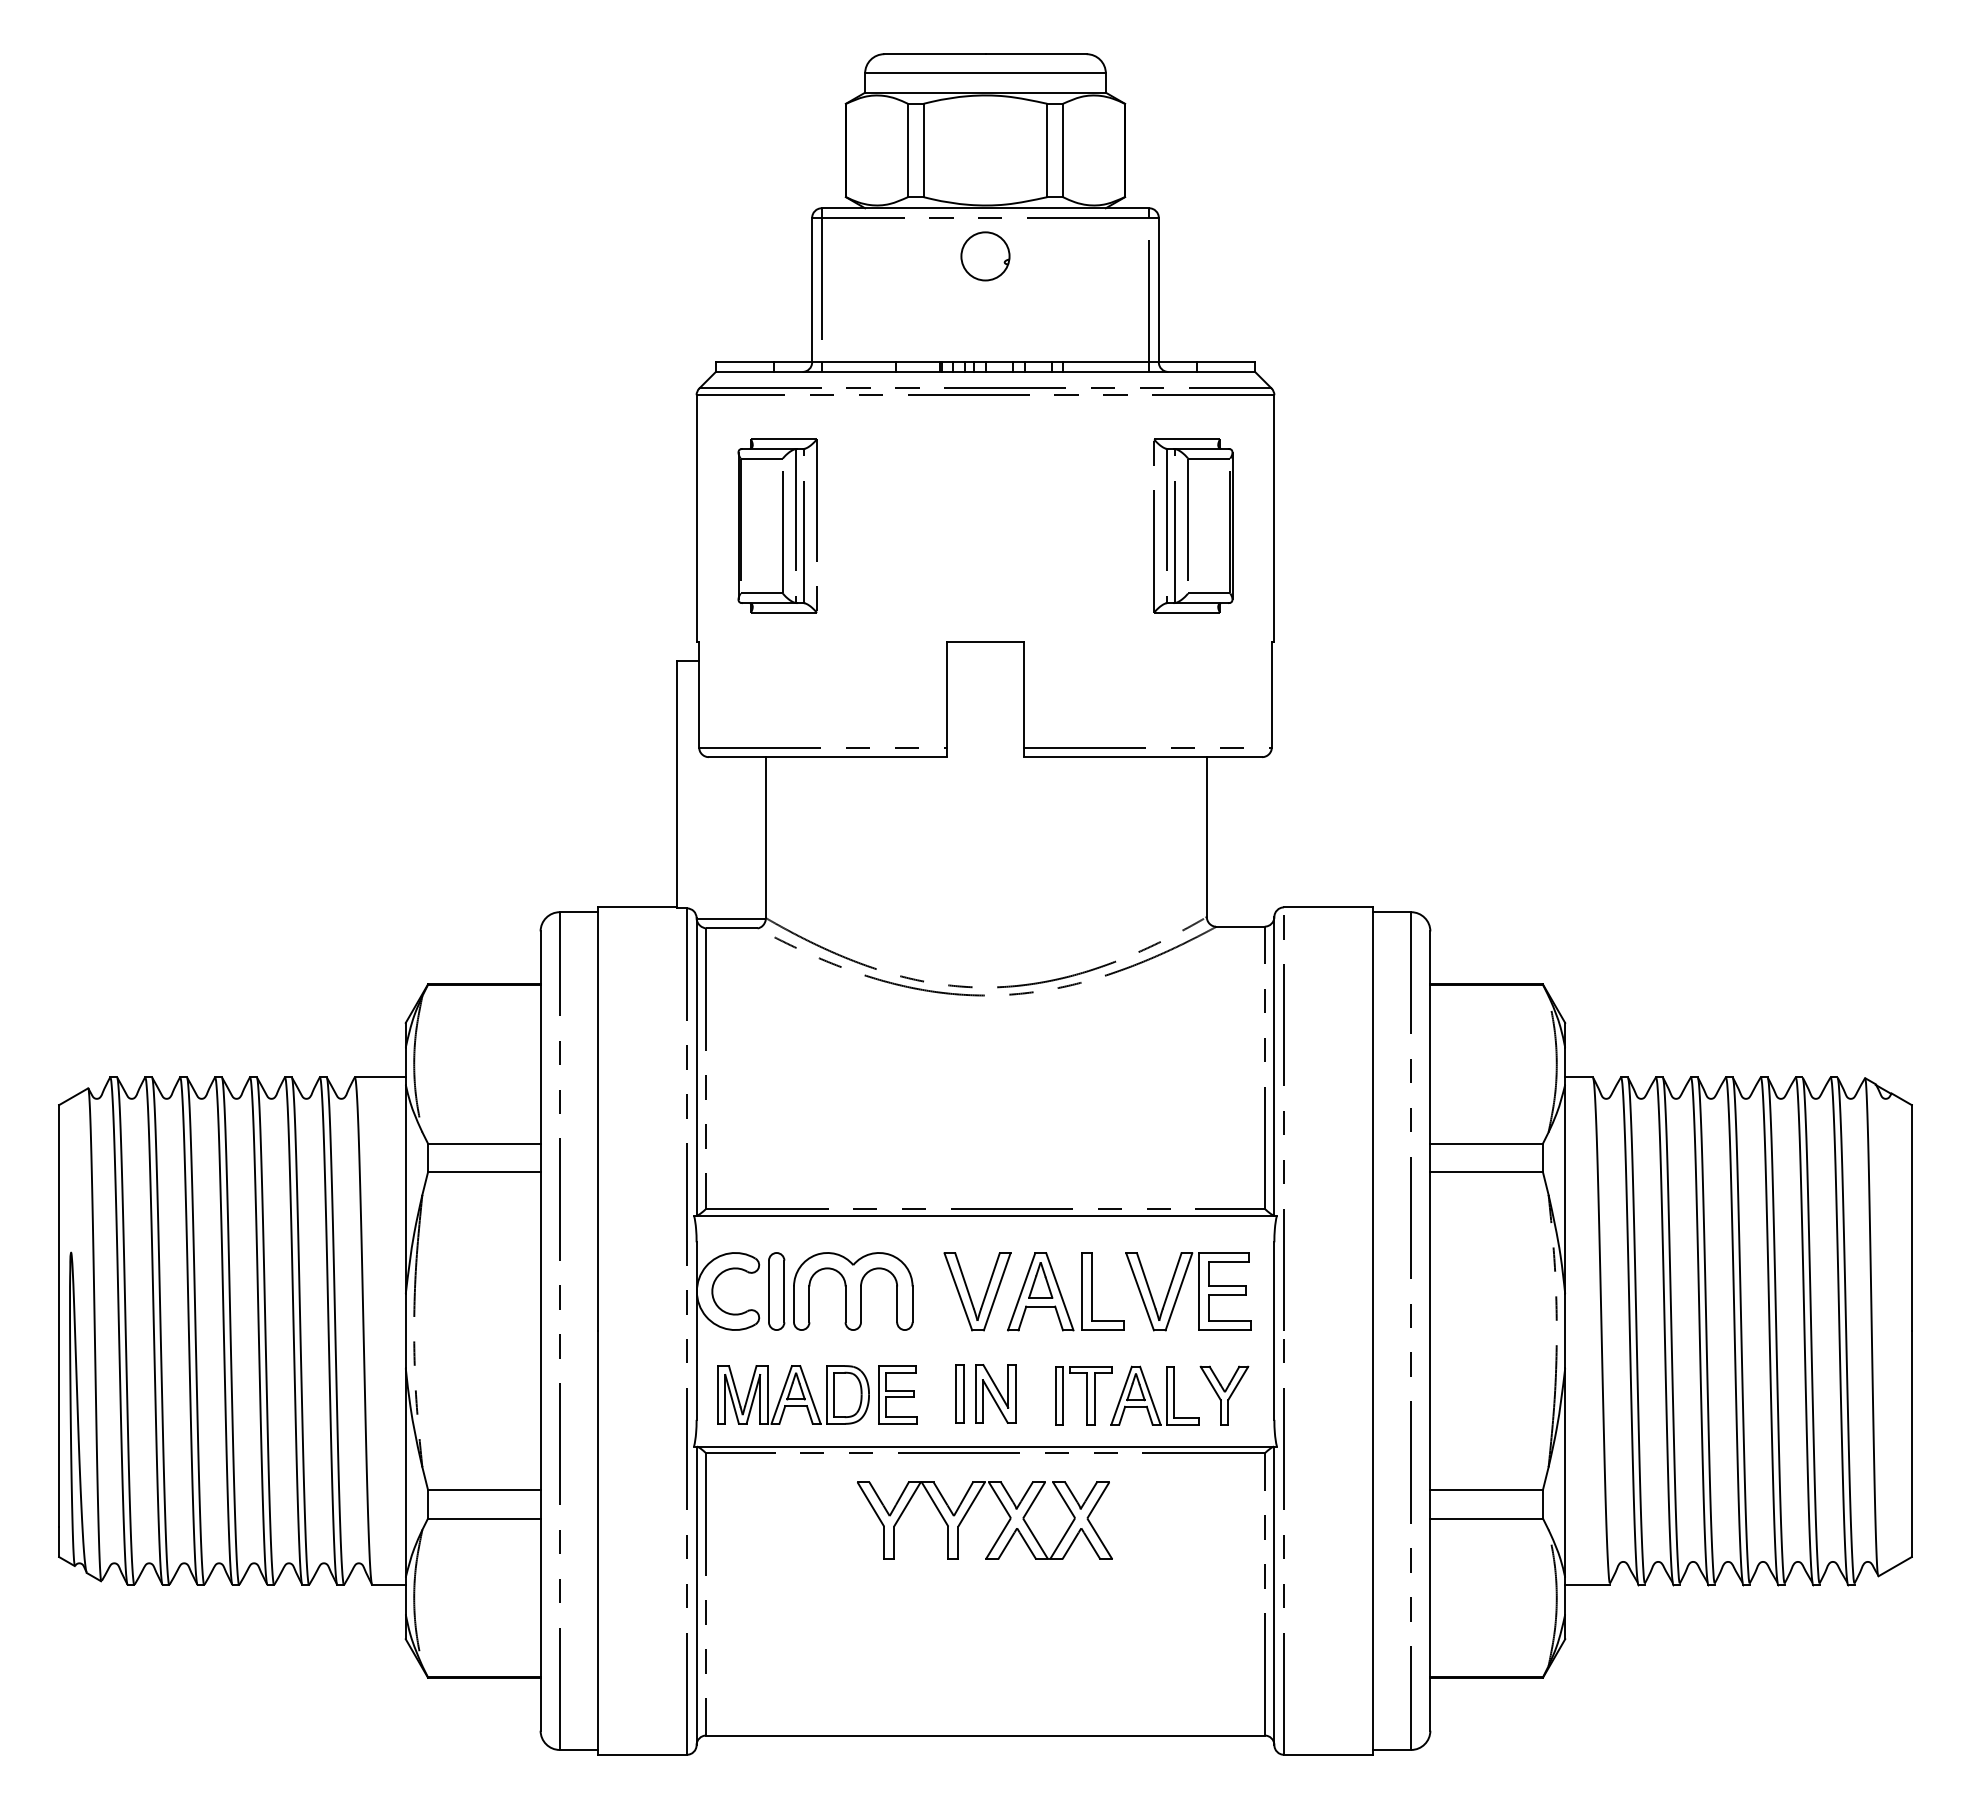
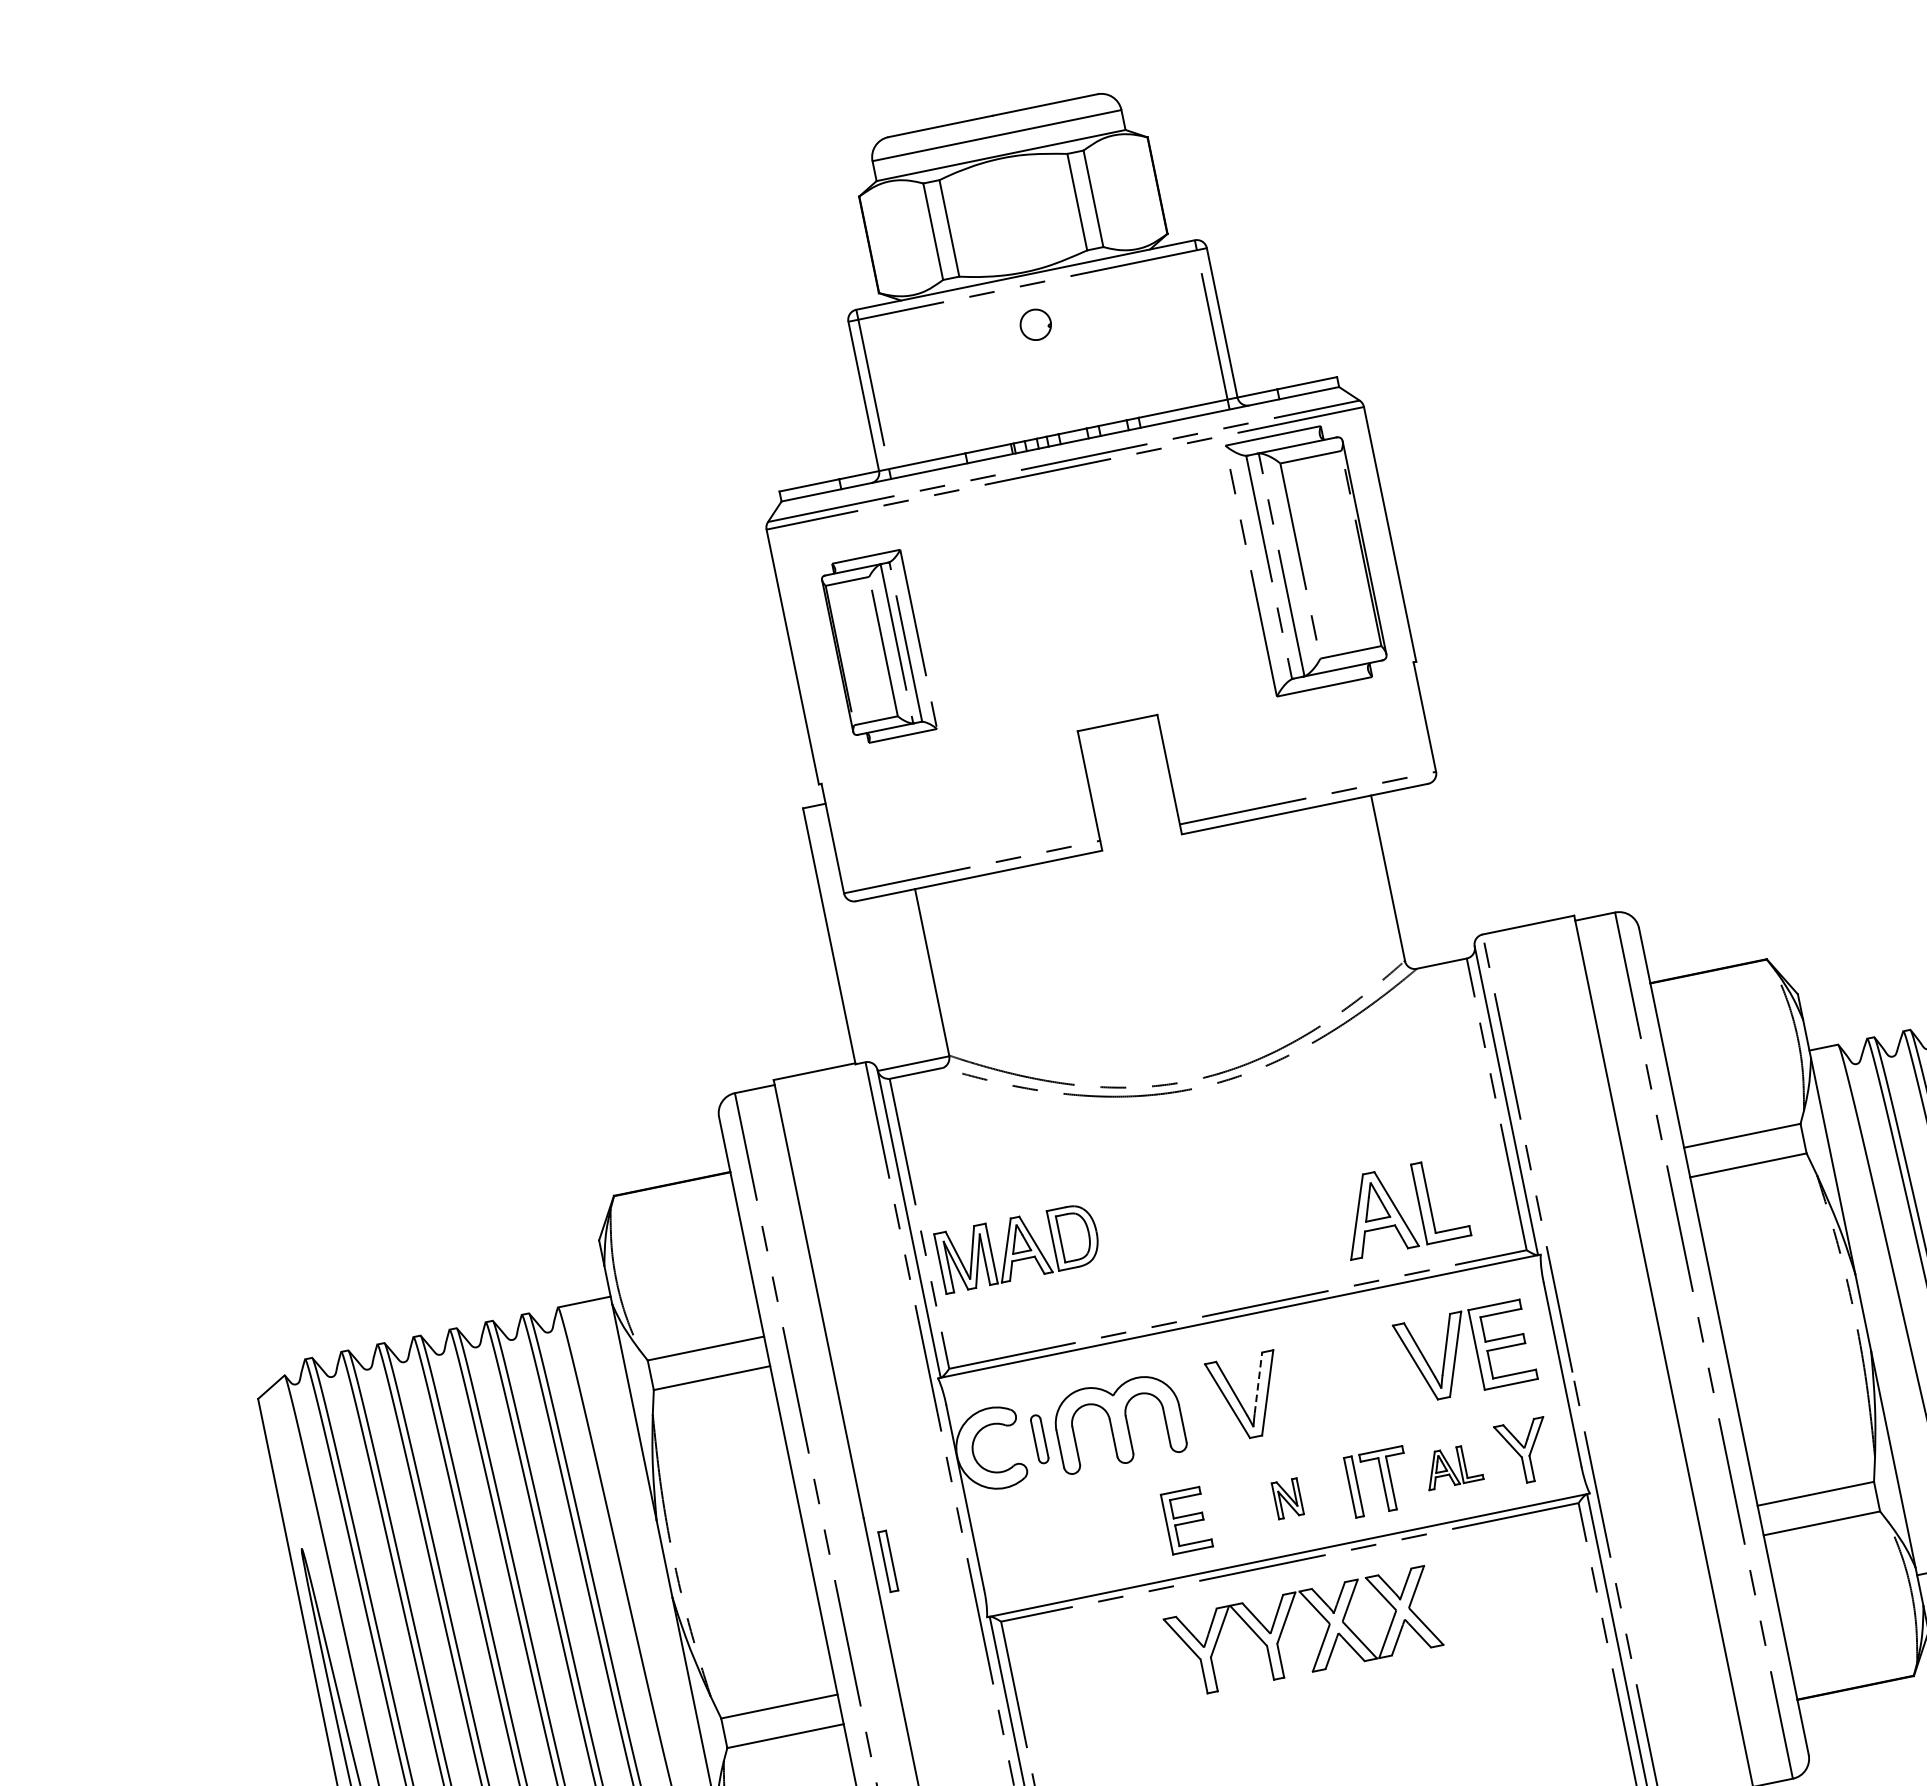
part: (985, 256) -> (1035, 324), size x0.6
part: (1193, 525) -> (1308, 558), size x1.4
line: (990, 1280) -> (1258, 1382), solid -> dashed
part: (776, 1291) -> (1039, 1439), size x0.6
part: (1065, 1291) -> (1402, 1207), moved
part: (959, 1393) -> (887, 1561), moved
part: (995, 1393) -> (1287, 1498), size x0.6
part: (793, 1394) -> (1018, 1247), moved
part: (1154, 1395) -> (1452, 1466), size x0.6

